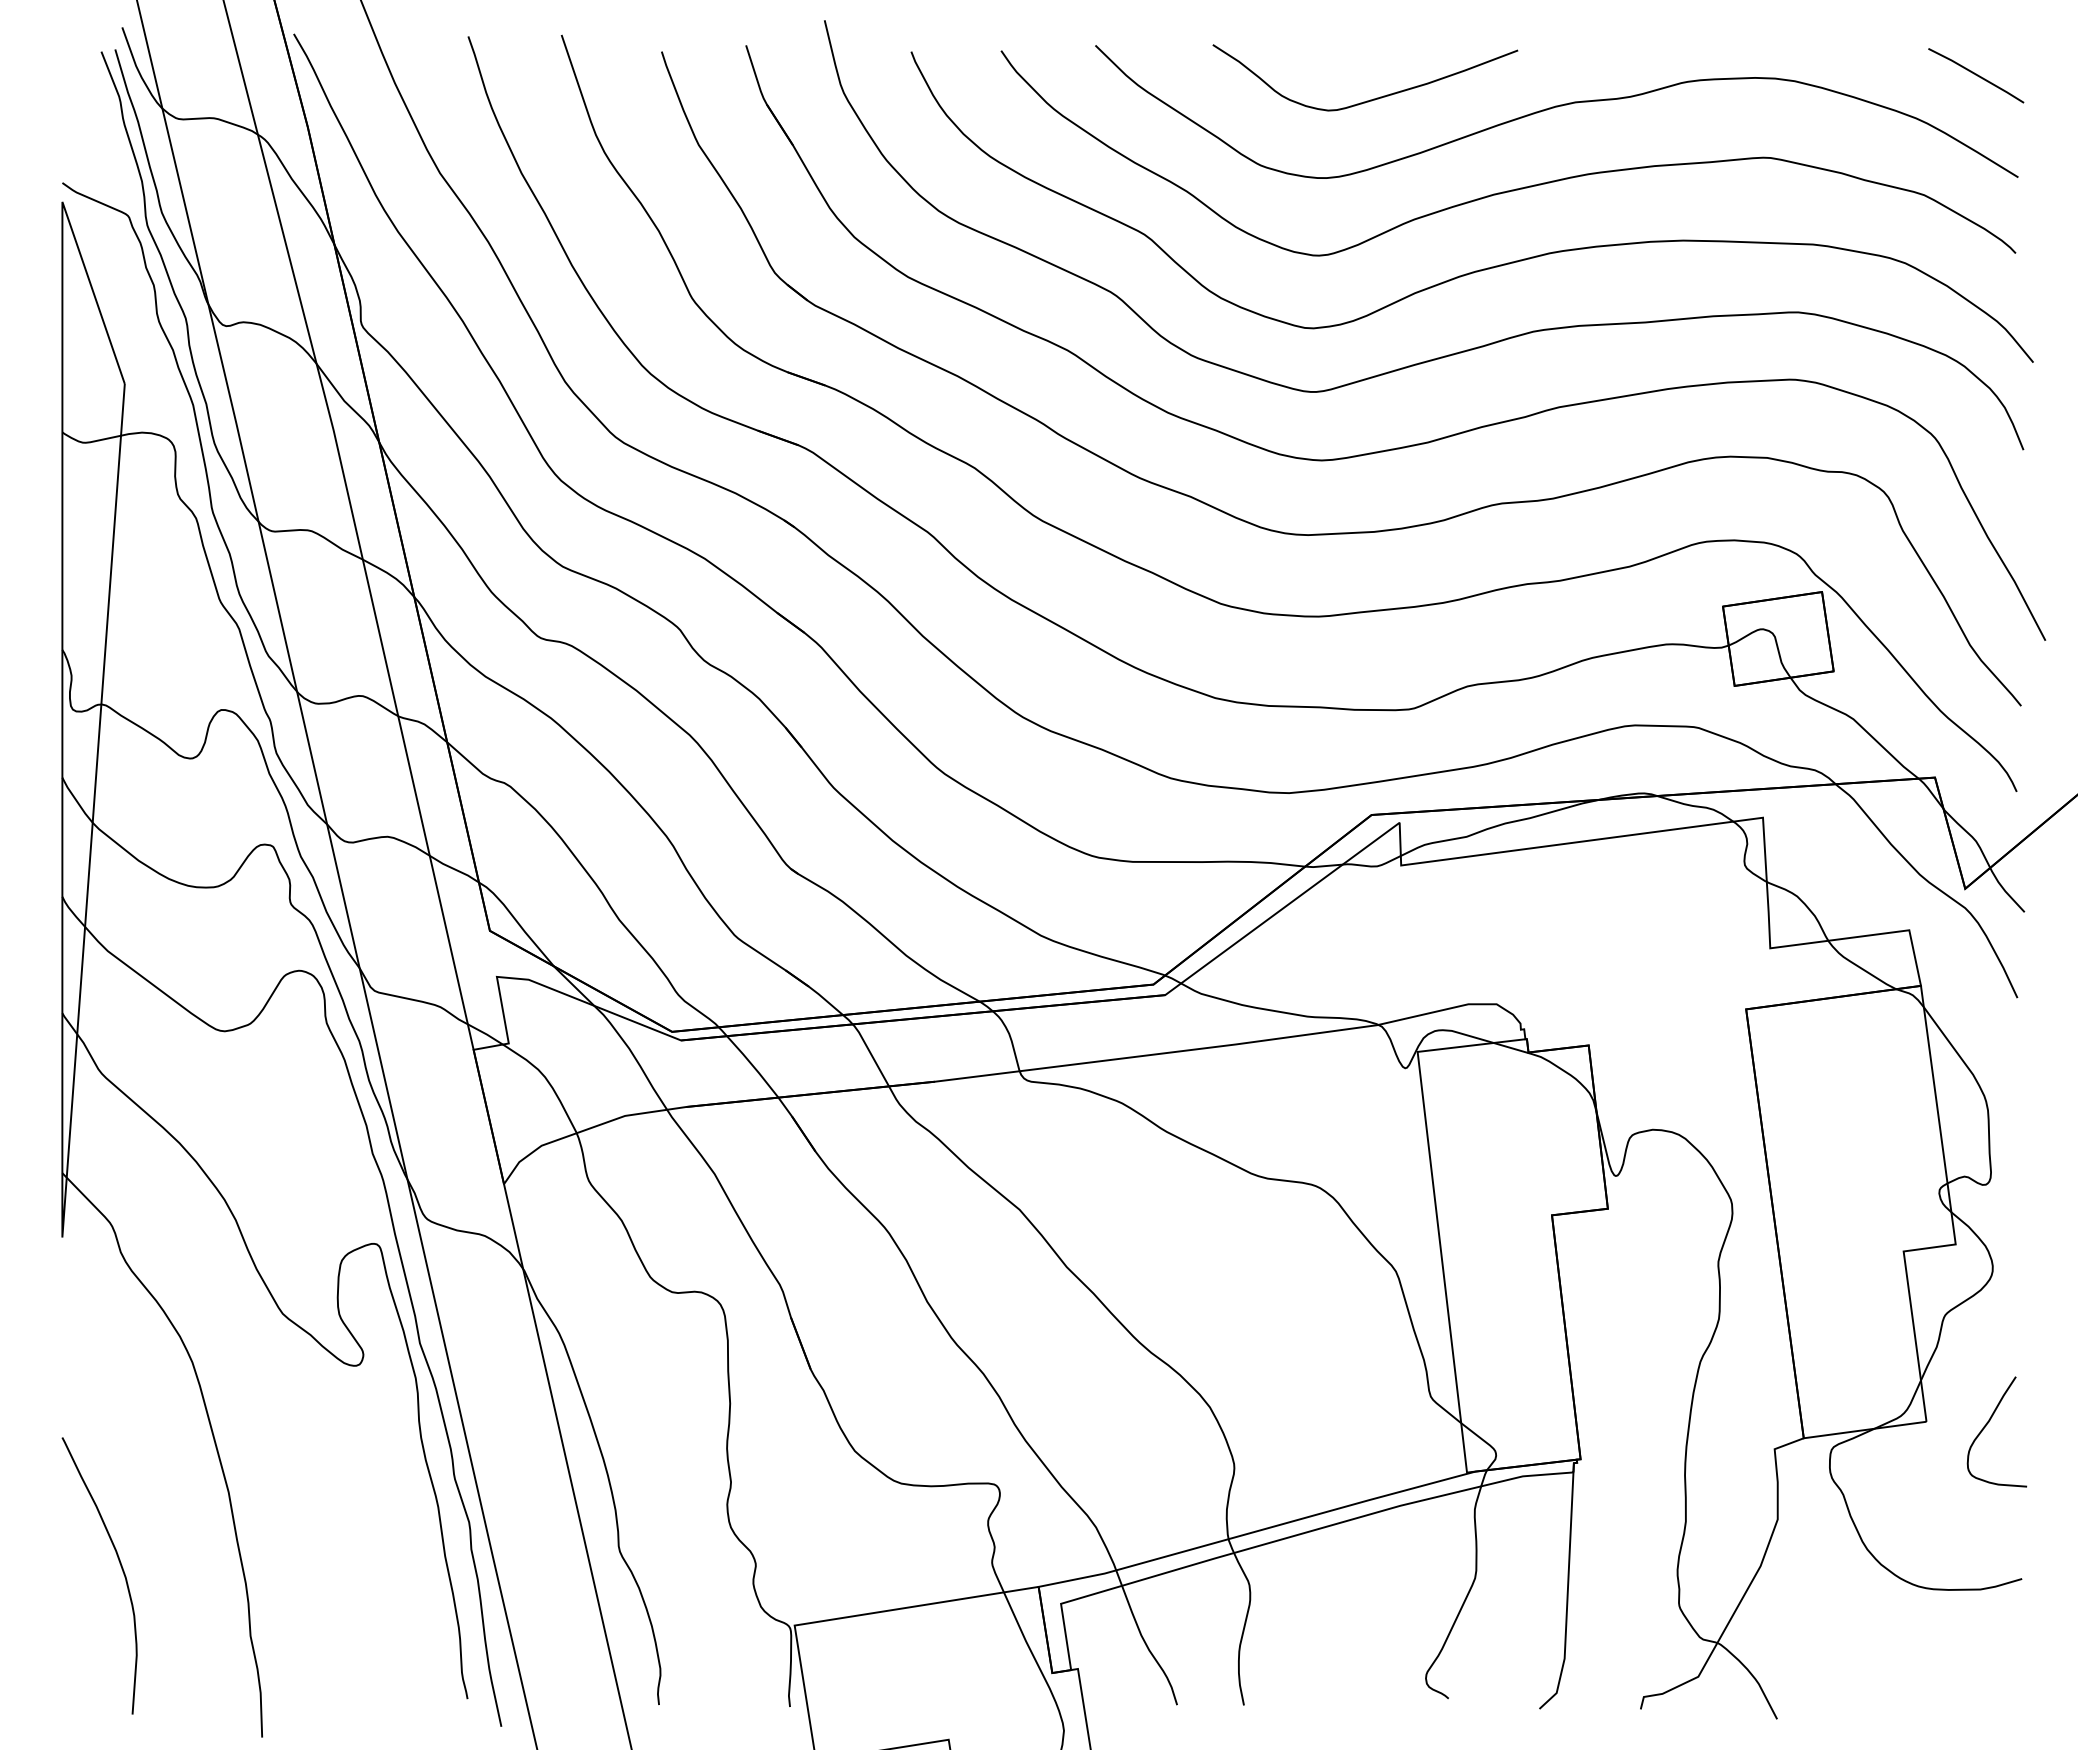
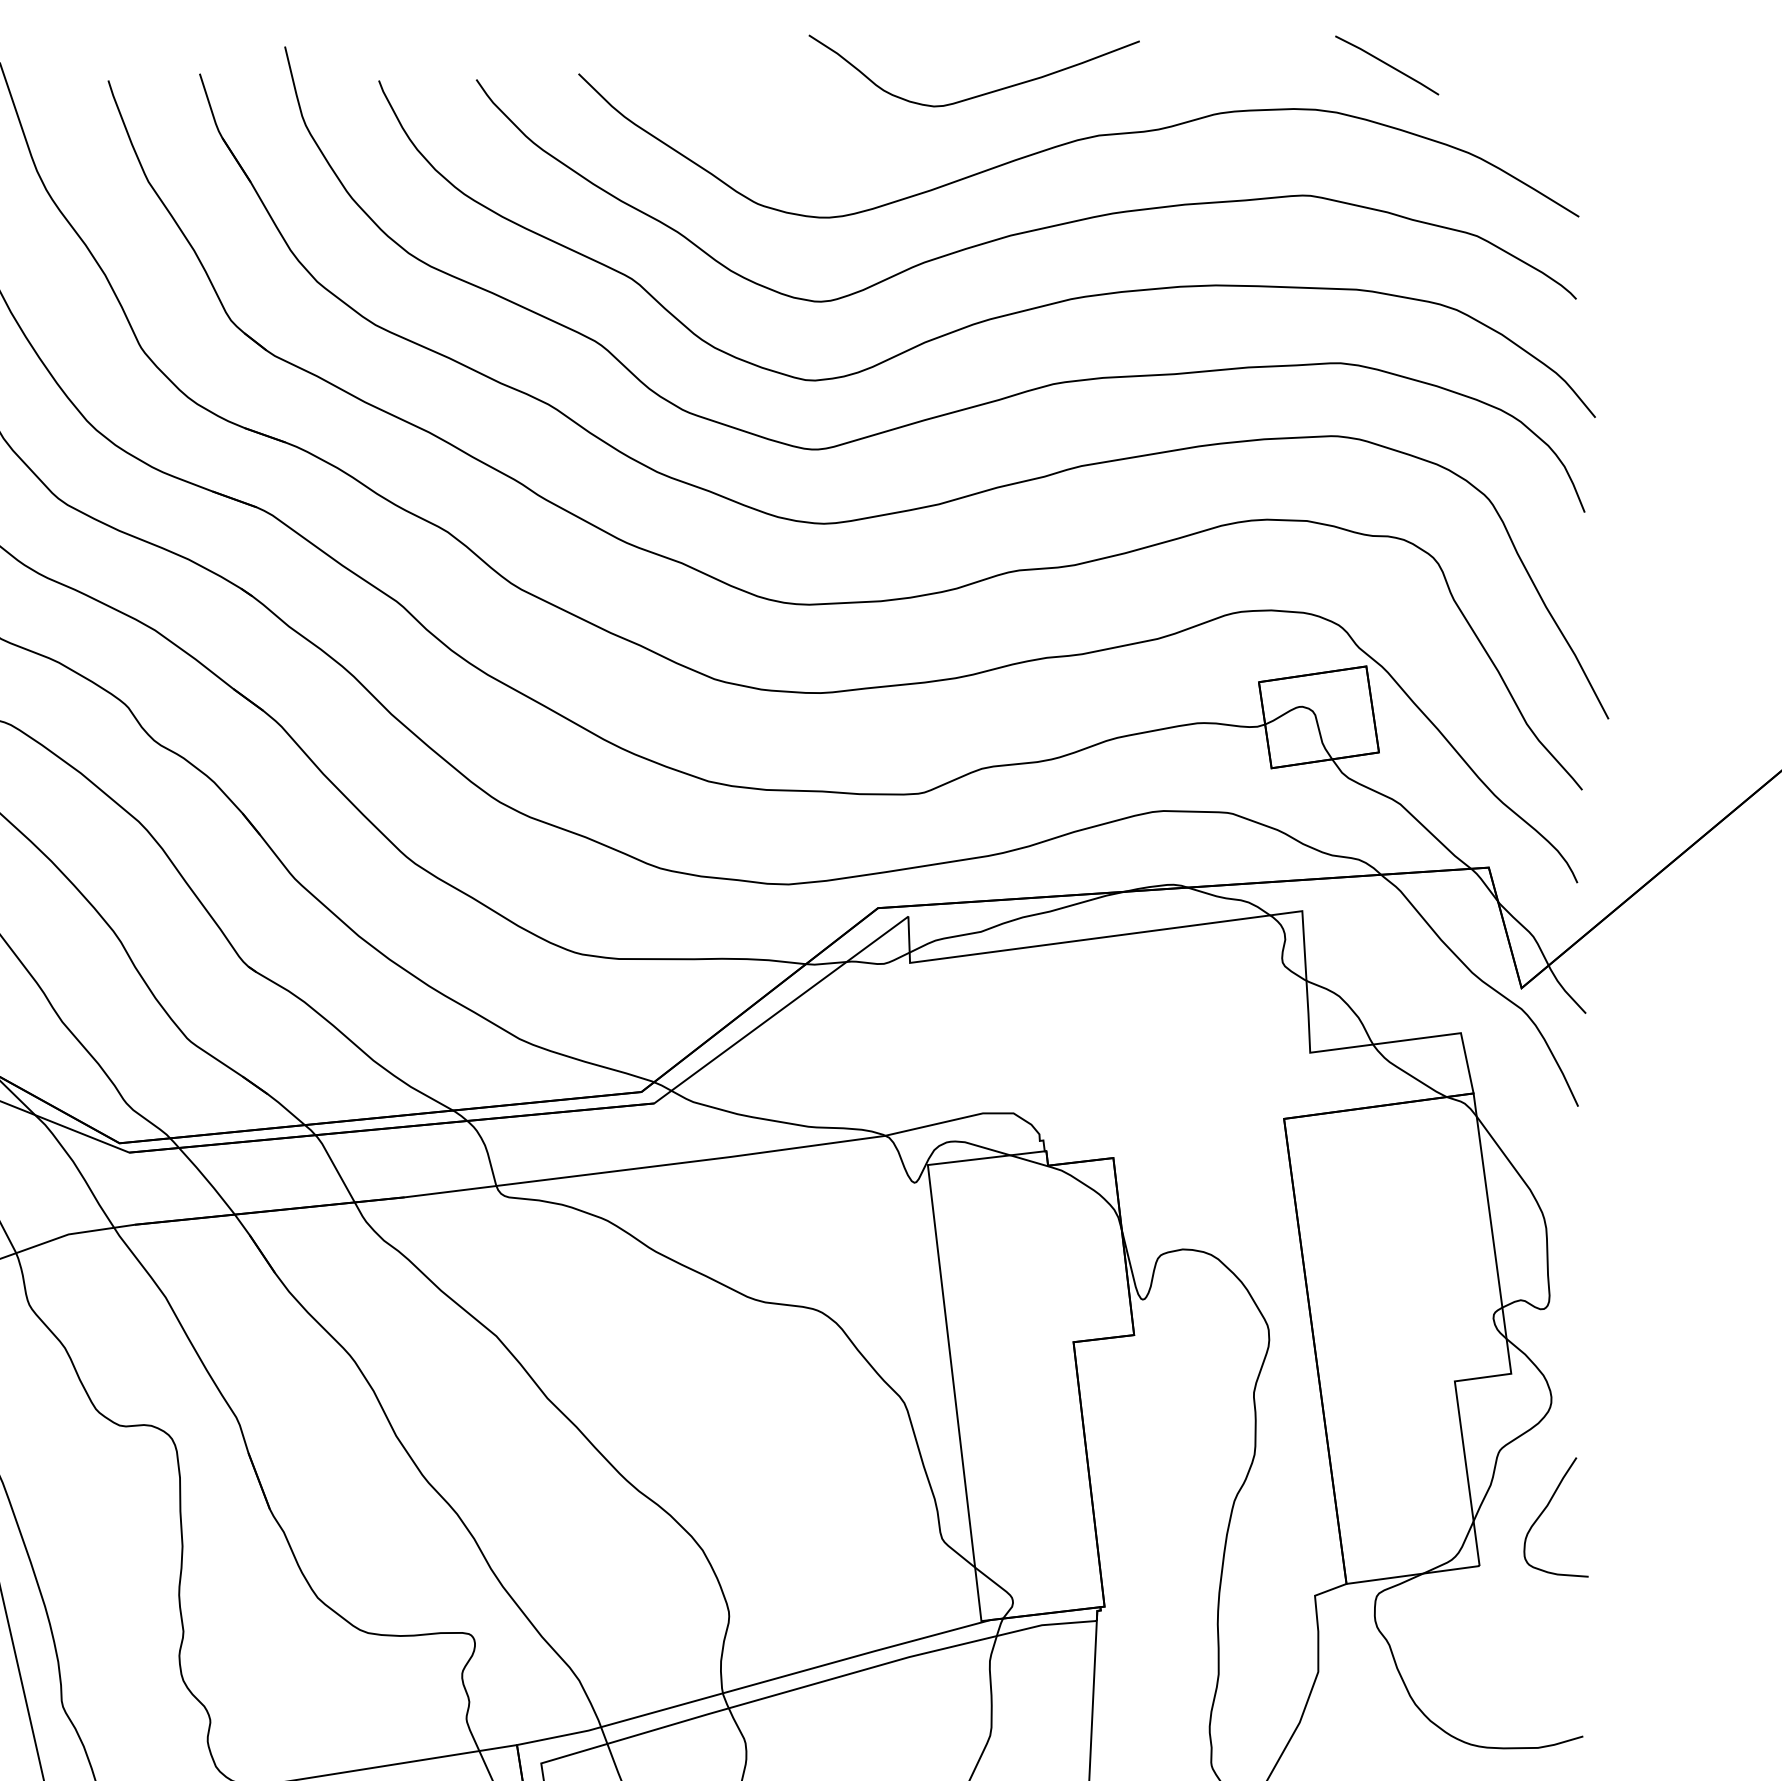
line: (1976, 75) -> (1387, 65), moved
curve: (1373, 98) -> (983, 93), moved
curve: (1986, 1426) -> (1544, 1511), moved

